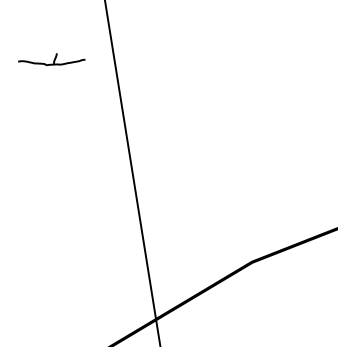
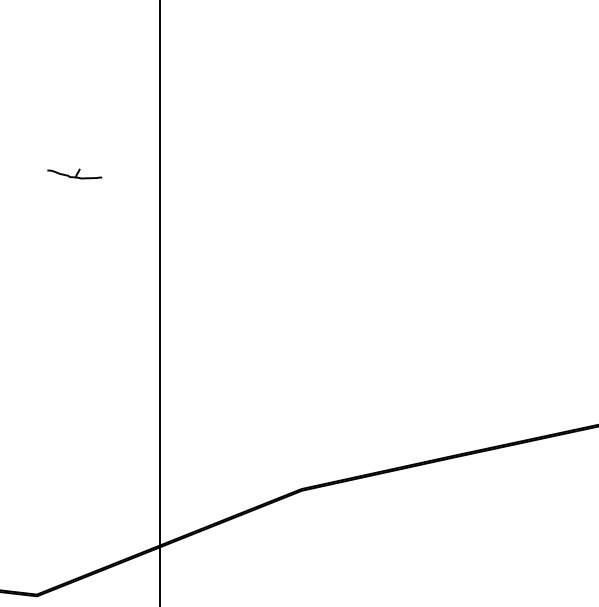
part: (51, 60) -> (74, 173), size x0.6

